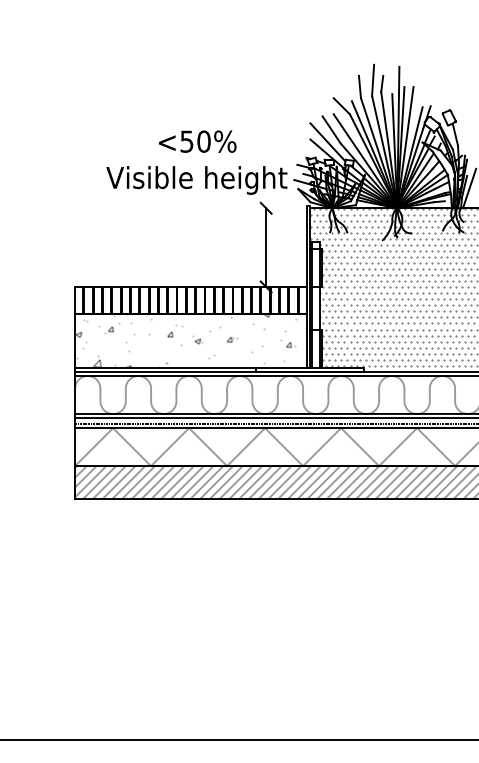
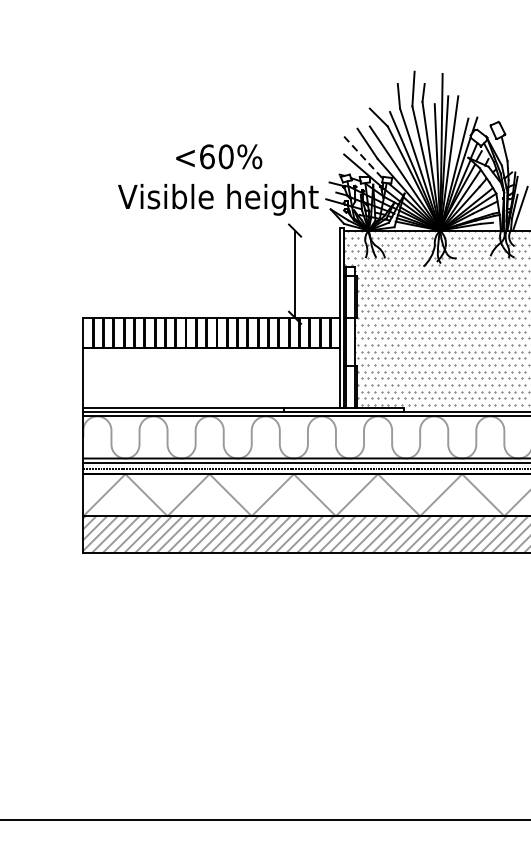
text: (186, 141) -> (206, 156), <50%^JVisible -> <60%^JVisible
line: (327, 141) -> (362, 156), solid -> dashed
hatch: (191, 341) -> (212, 378), removed

